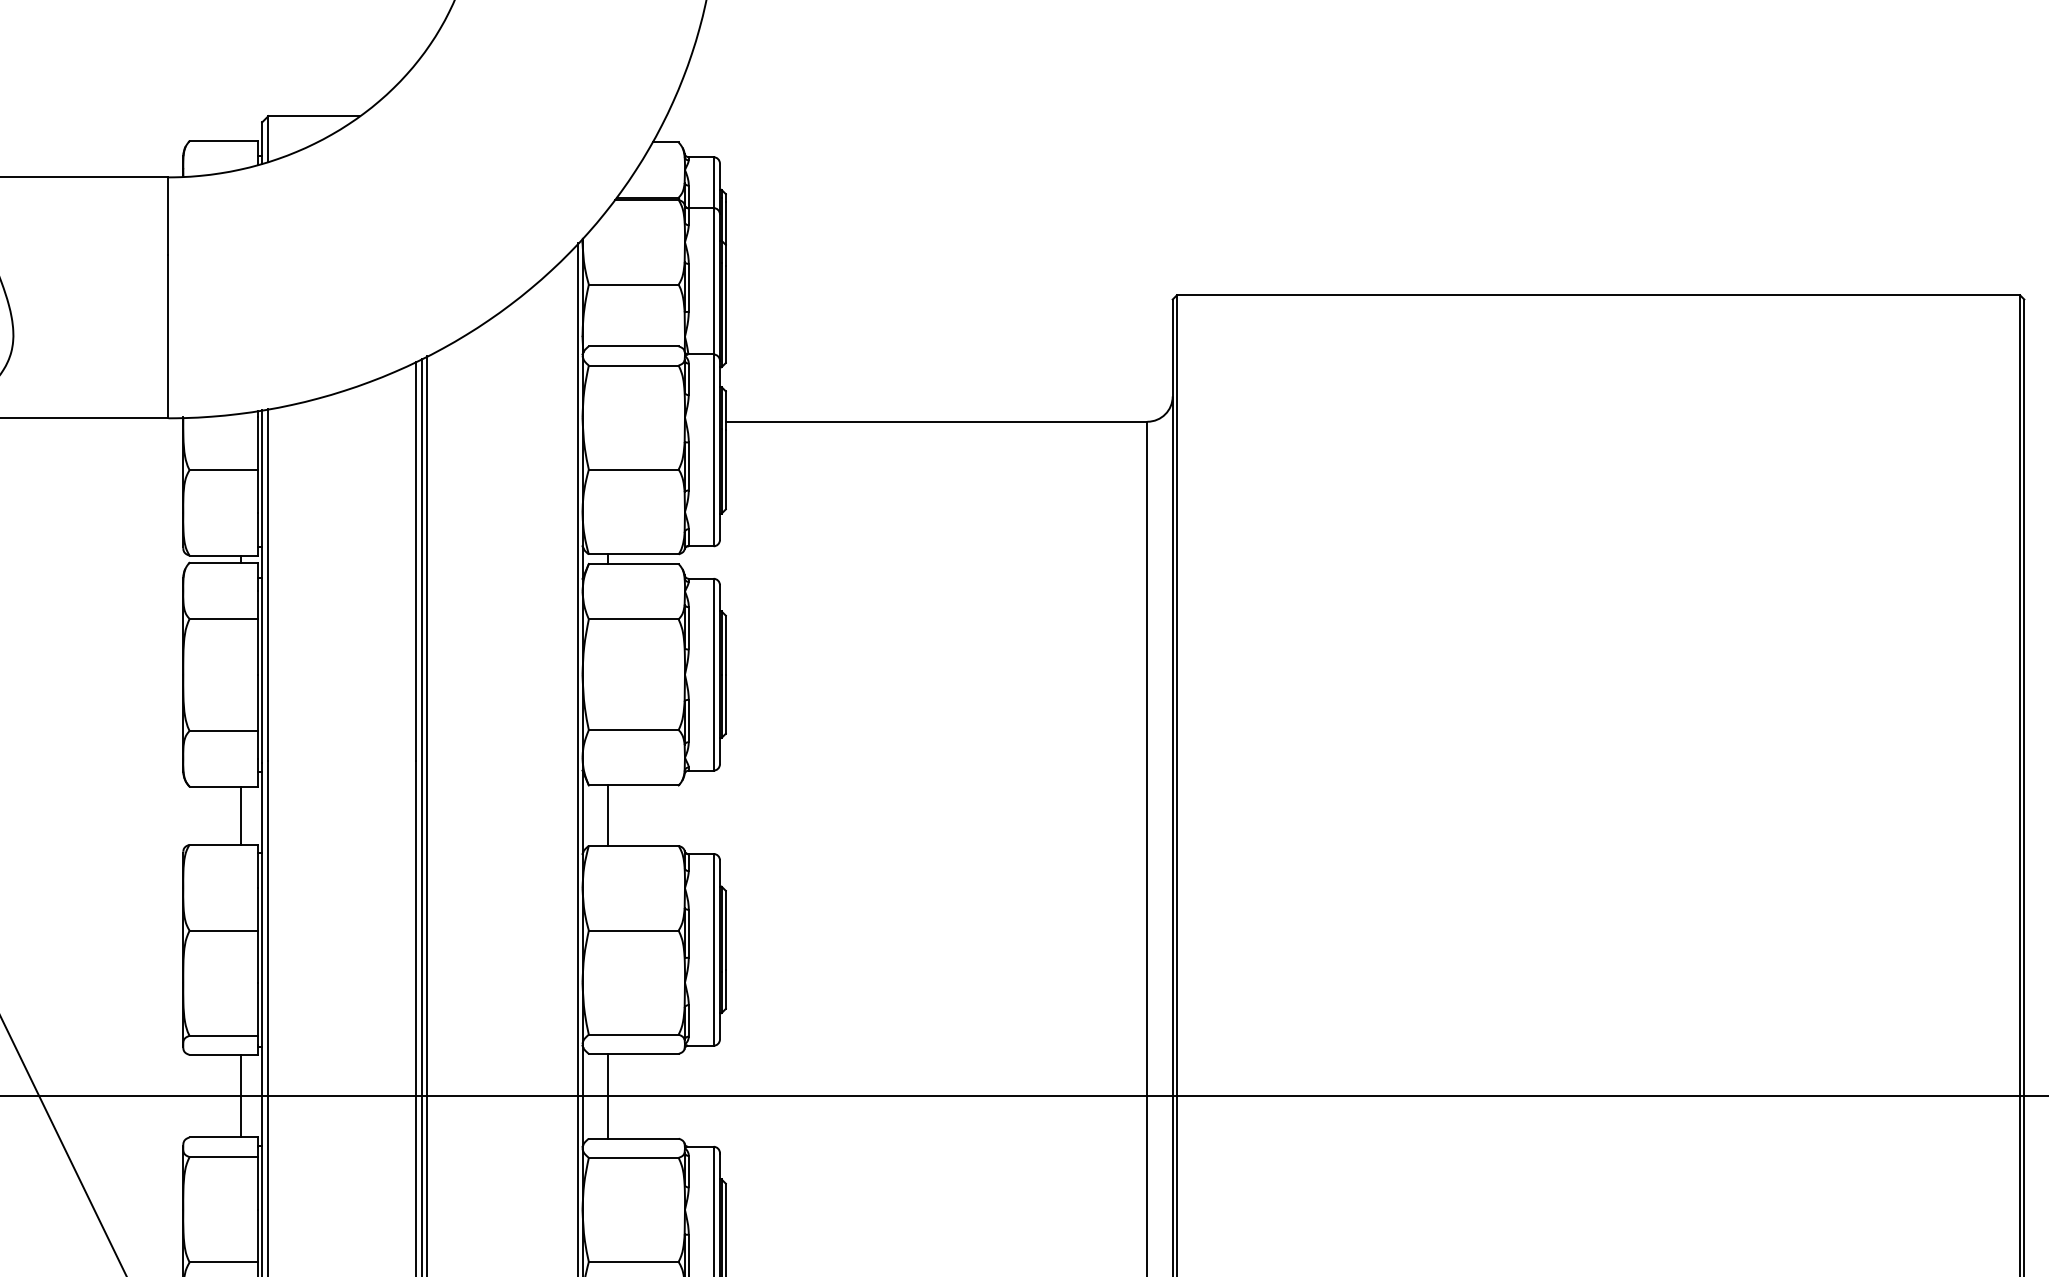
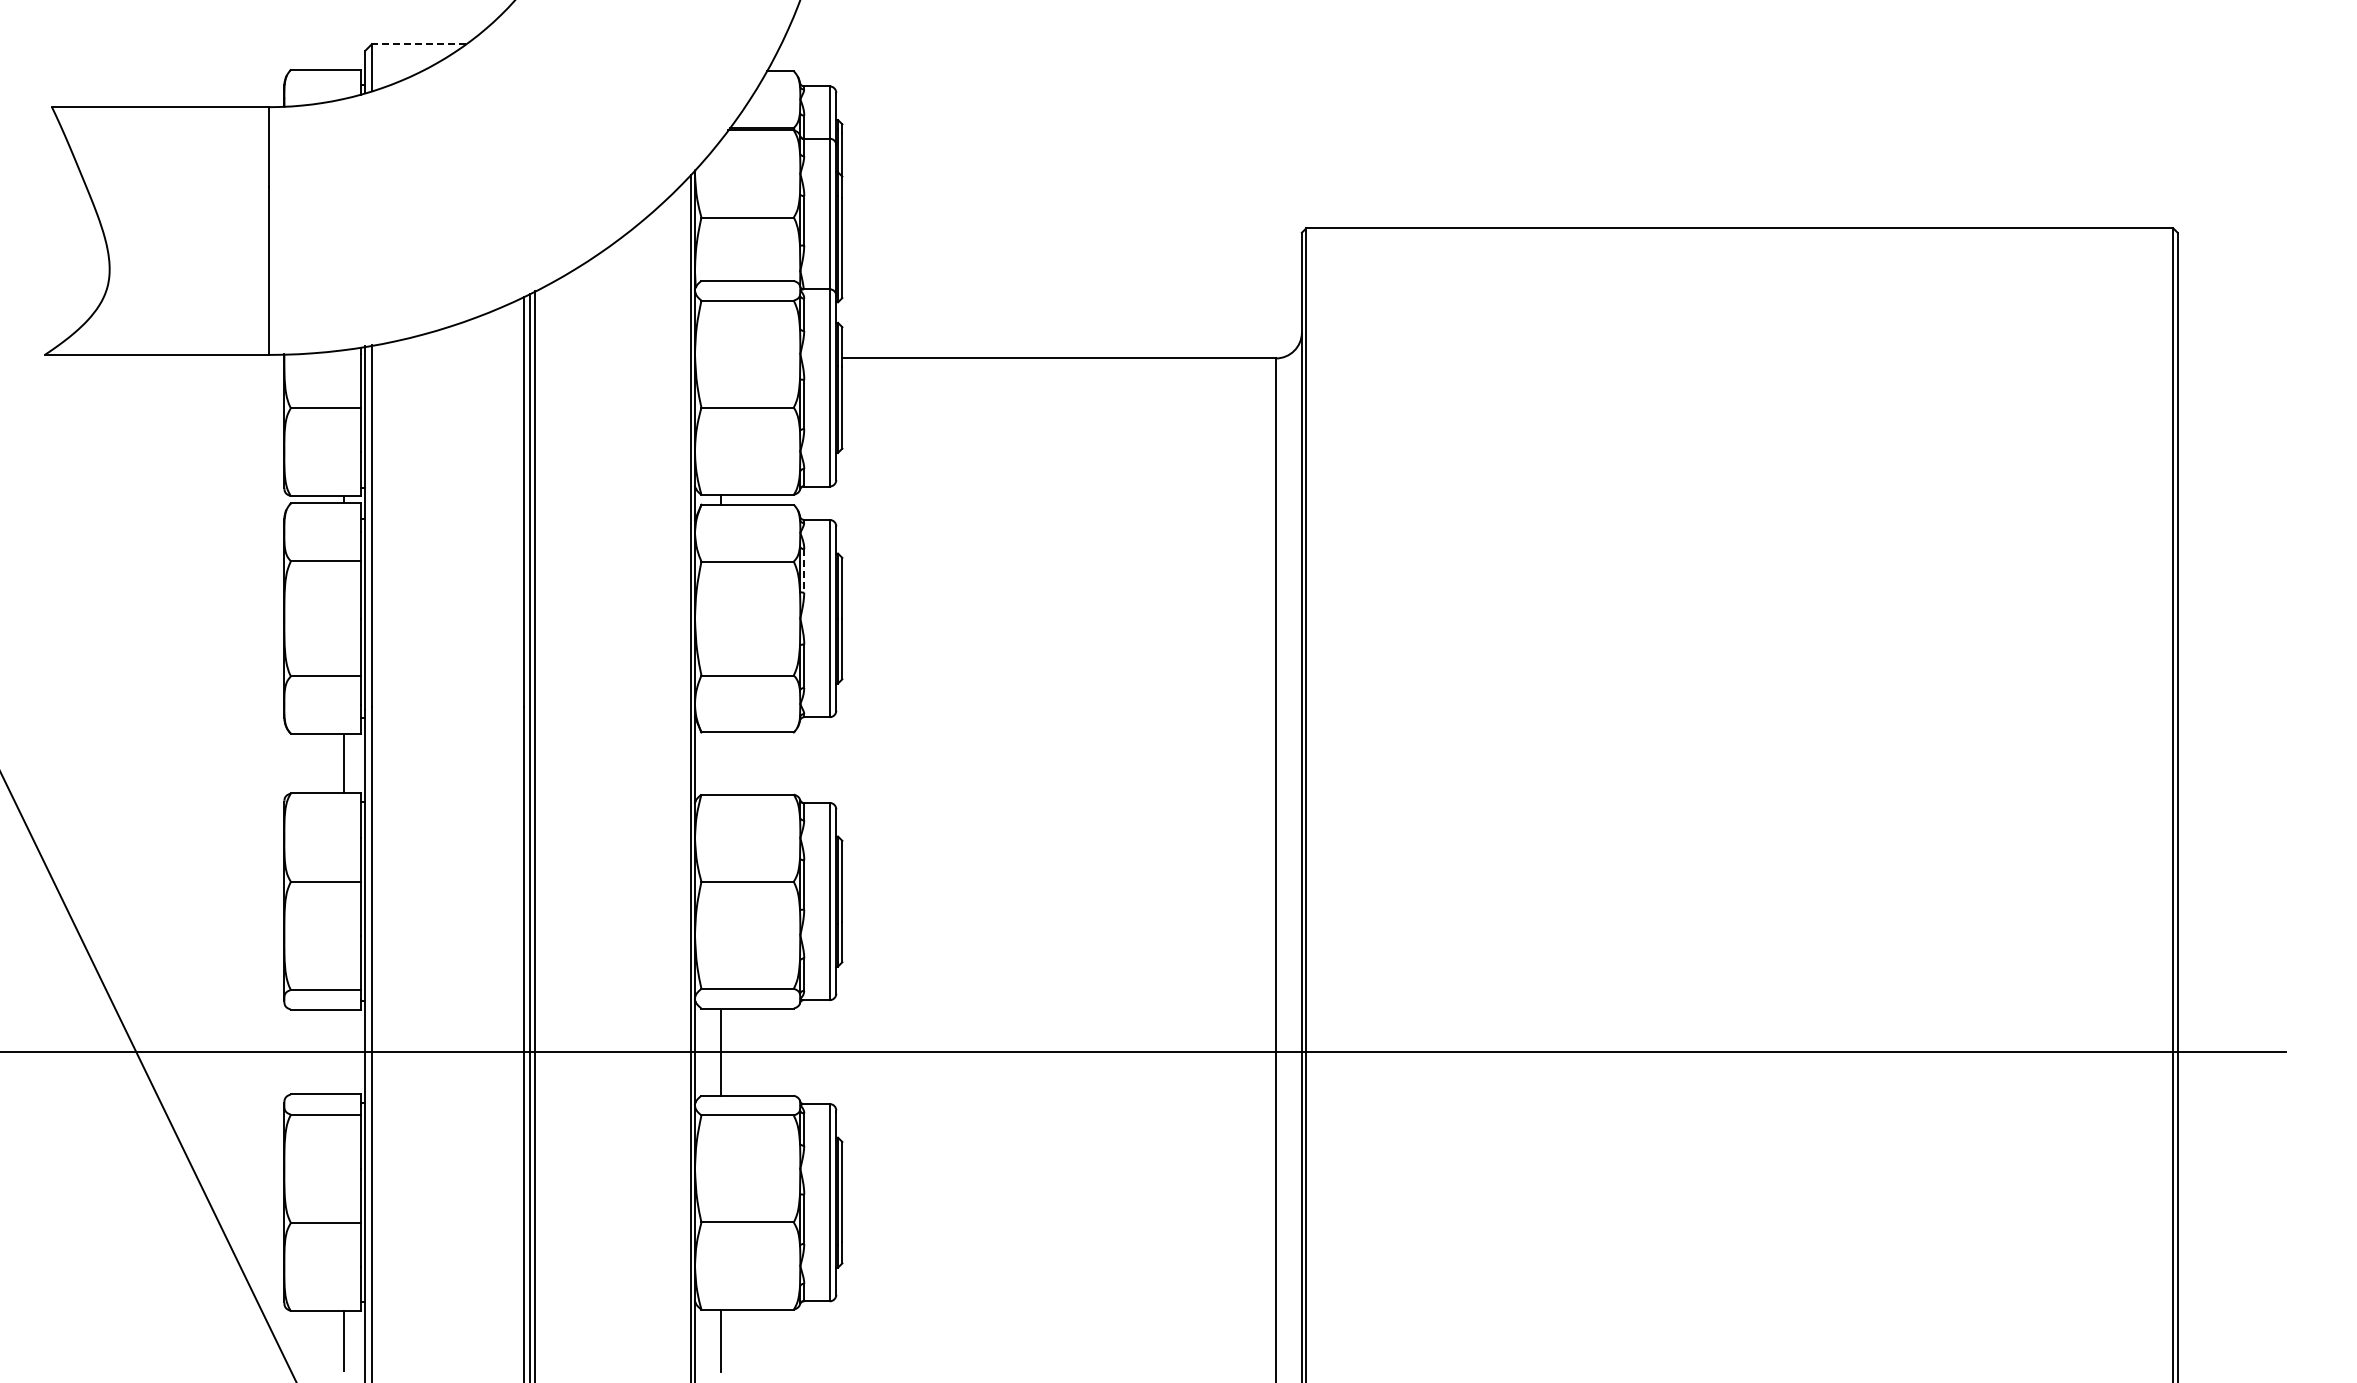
line: (313, 116) -> (418, 44), solid -> dashed
line: (689, 627) -> (804, 570), solid -> dashed
line: (607, 815) -> (720, 763), removed
line: (240, 1095) -> (343, 1051), removed

